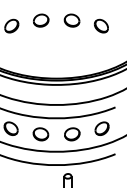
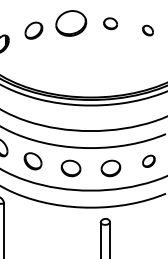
part: (41, 20) -> (71, 23), size x1.6
part: (71, 20) -> (110, 23), size x0.7
part: (100, 26) -> (147, 30), size x0.6
part: (101, 128) -> (148, 161), size x0.7

